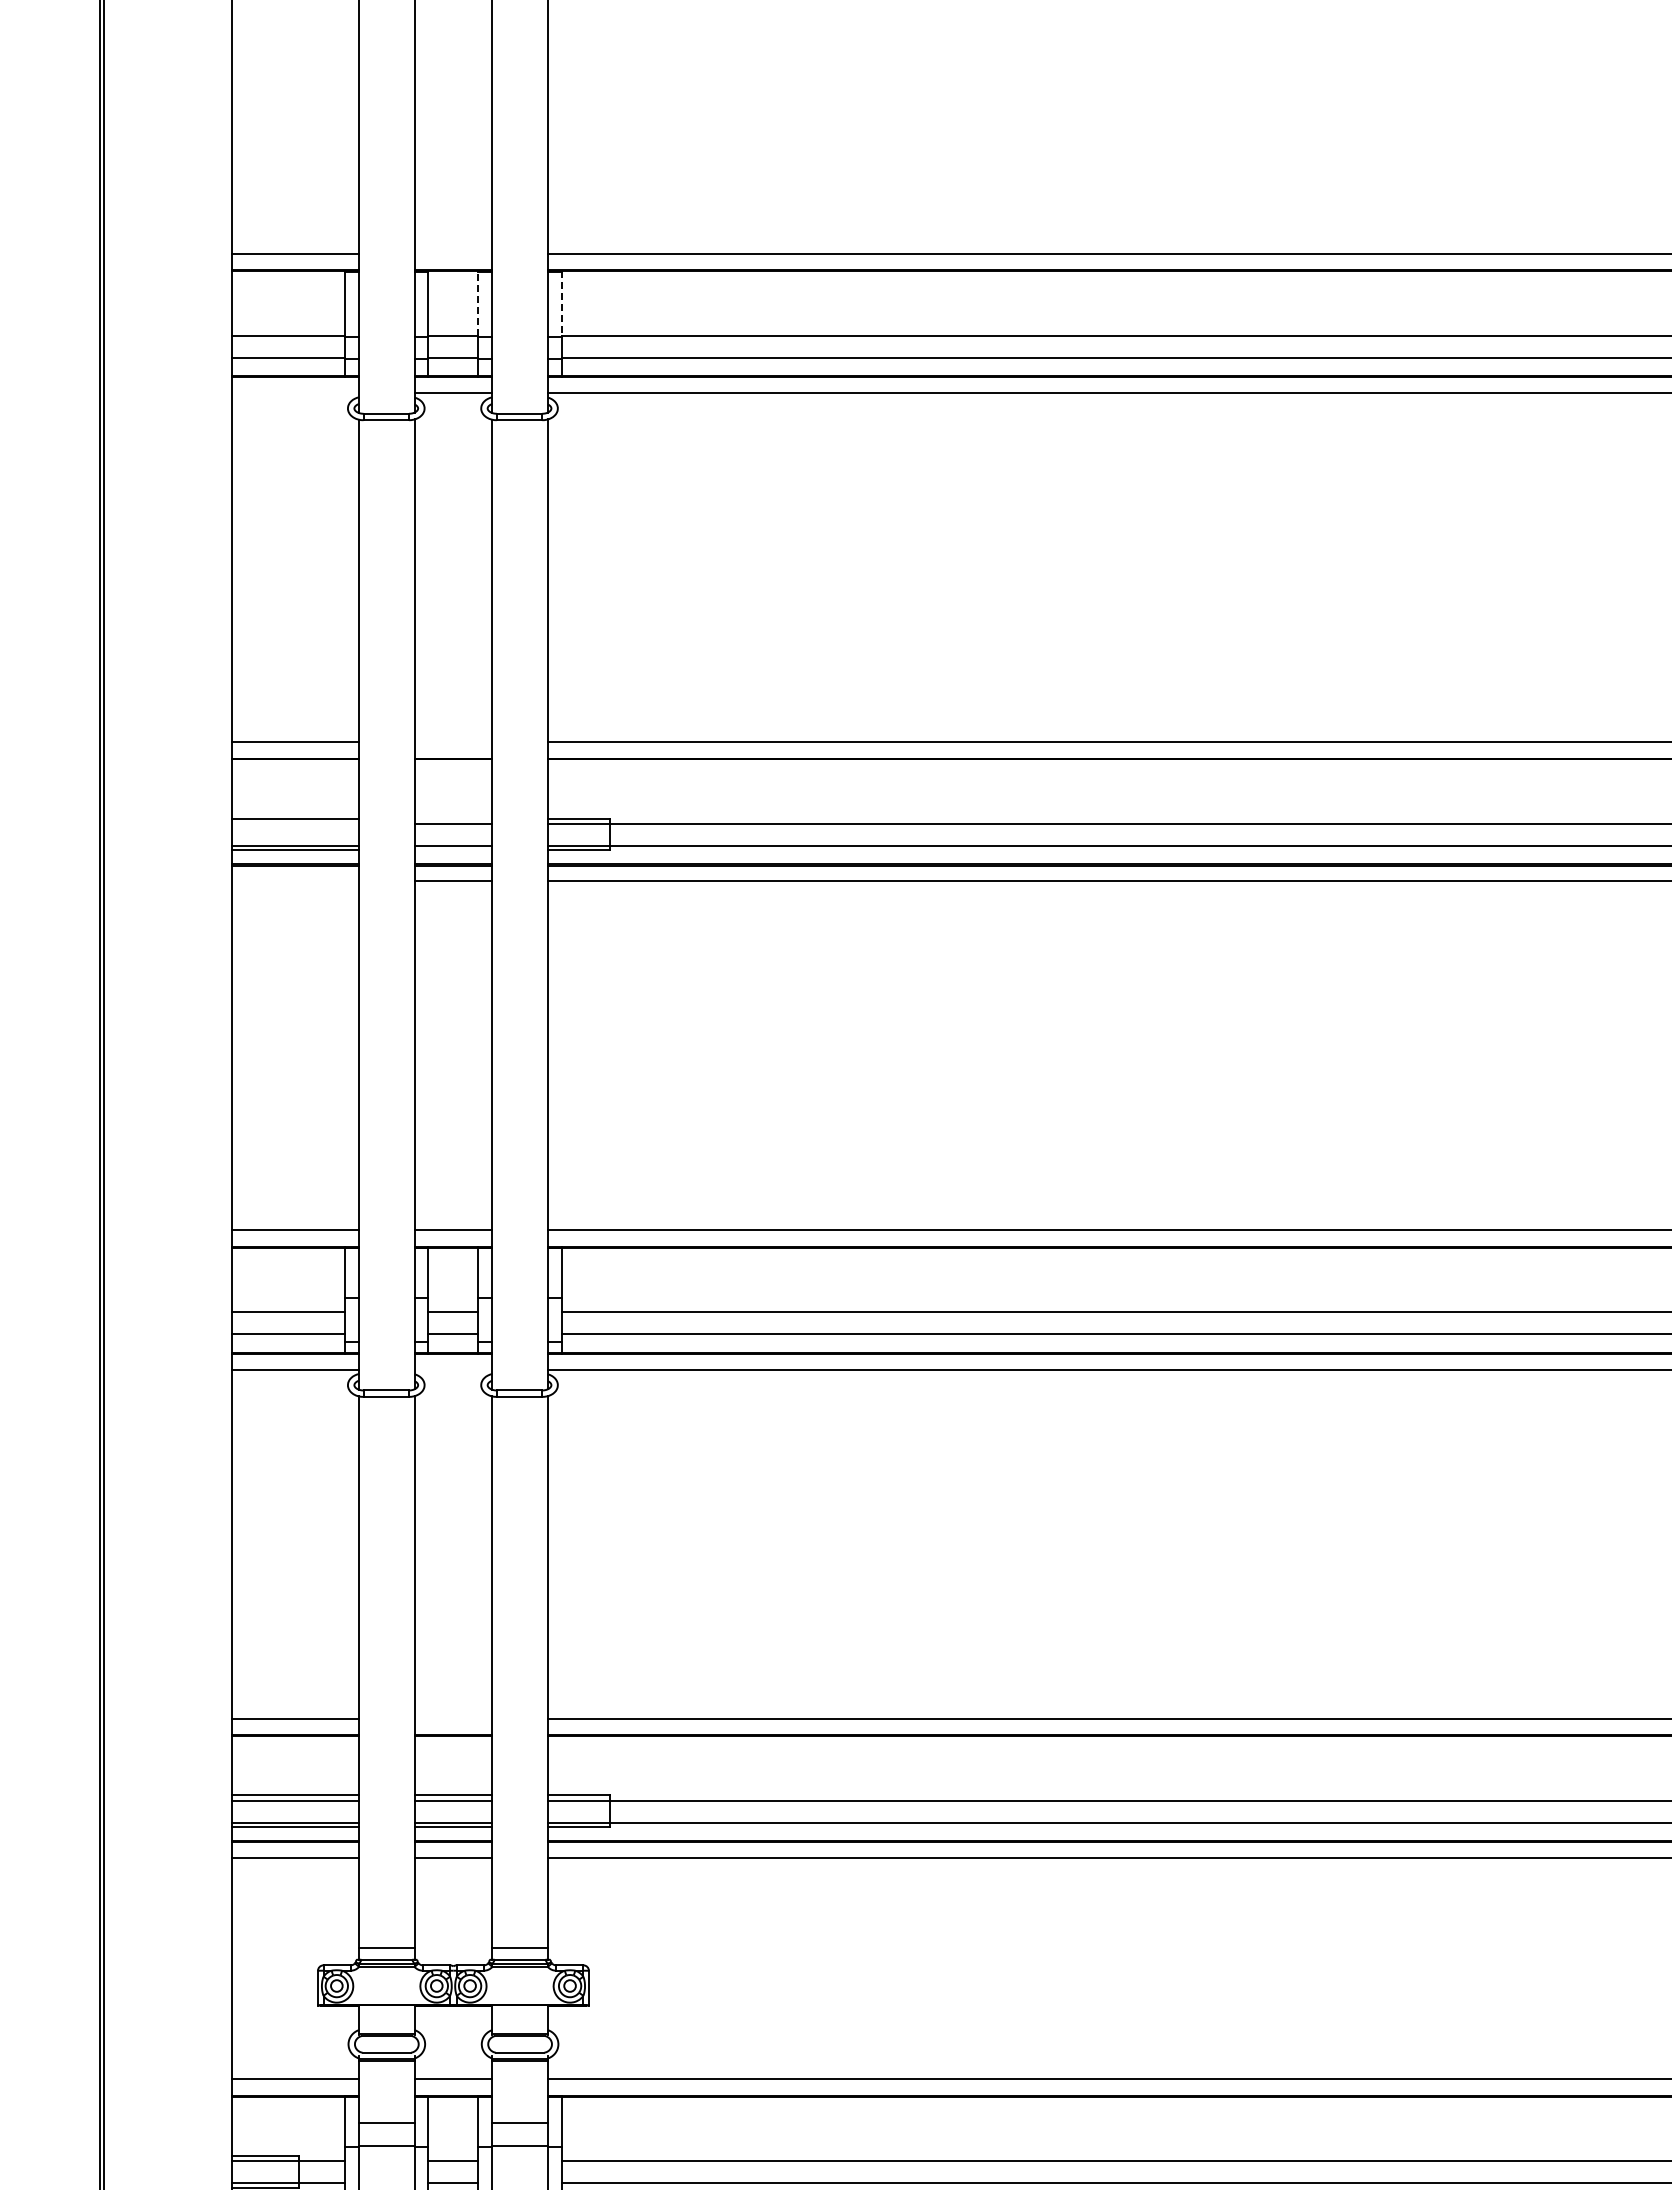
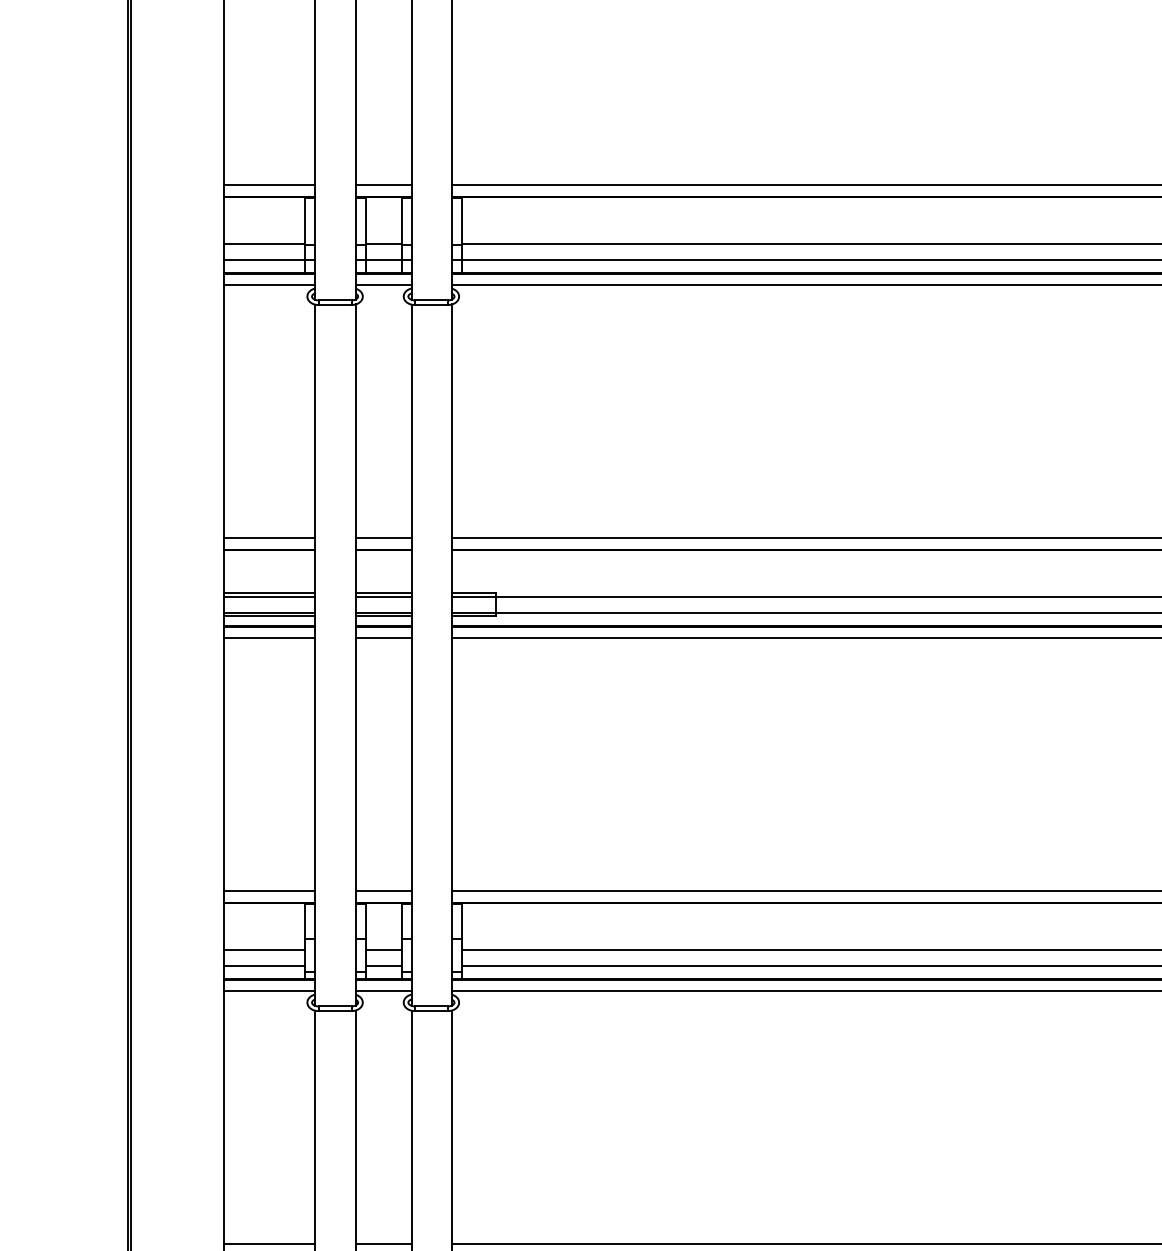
line: (453, 253) -> (383, 184), added
line: (478, 302) -> (401, 219), dashed -> solid
line: (561, 303) -> (461, 220), dashed -> solid
line: (295, 393) -> (269, 285), added
line: (453, 742) -> (383, 538), added
line: (453, 818) -> (383, 592), added
line: (295, 823) -> (269, 596), added
line: (453, 850) -> (383, 616), added
line: (295, 881) -> (269, 638), added
line: (453, 1369) -> (383, 991), added
line: (453, 1718) -> (383, 1243), added

